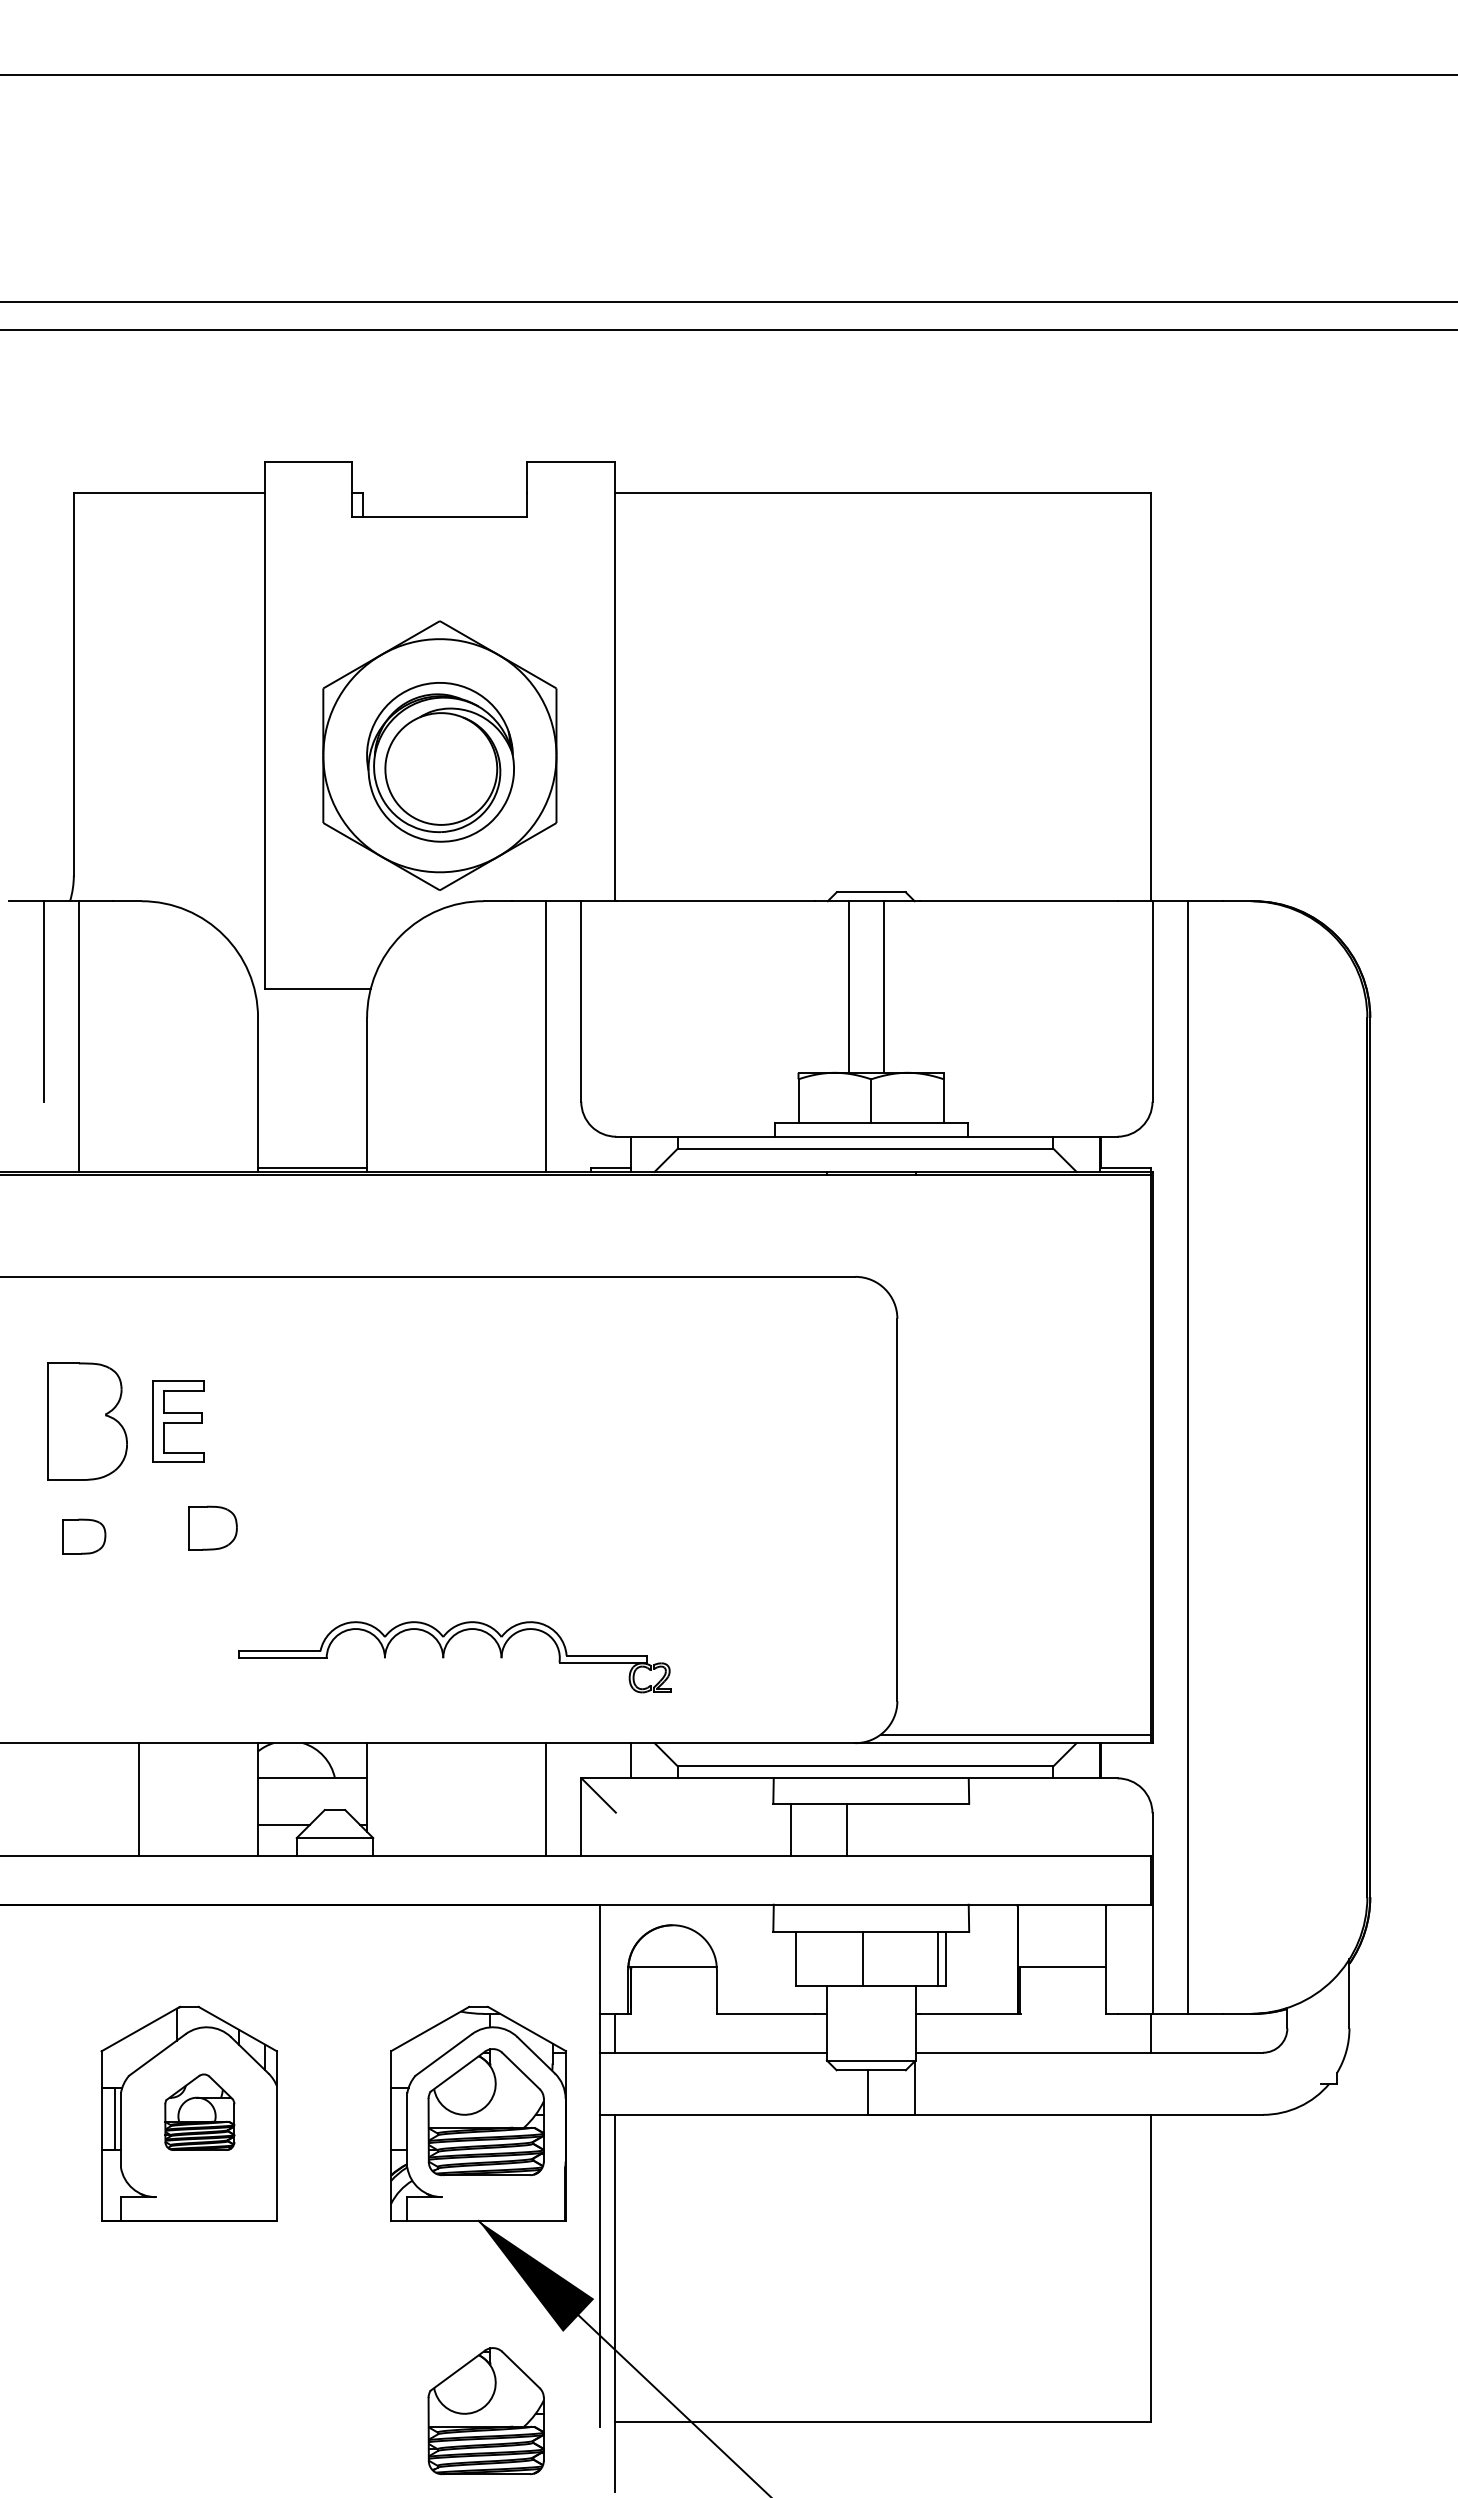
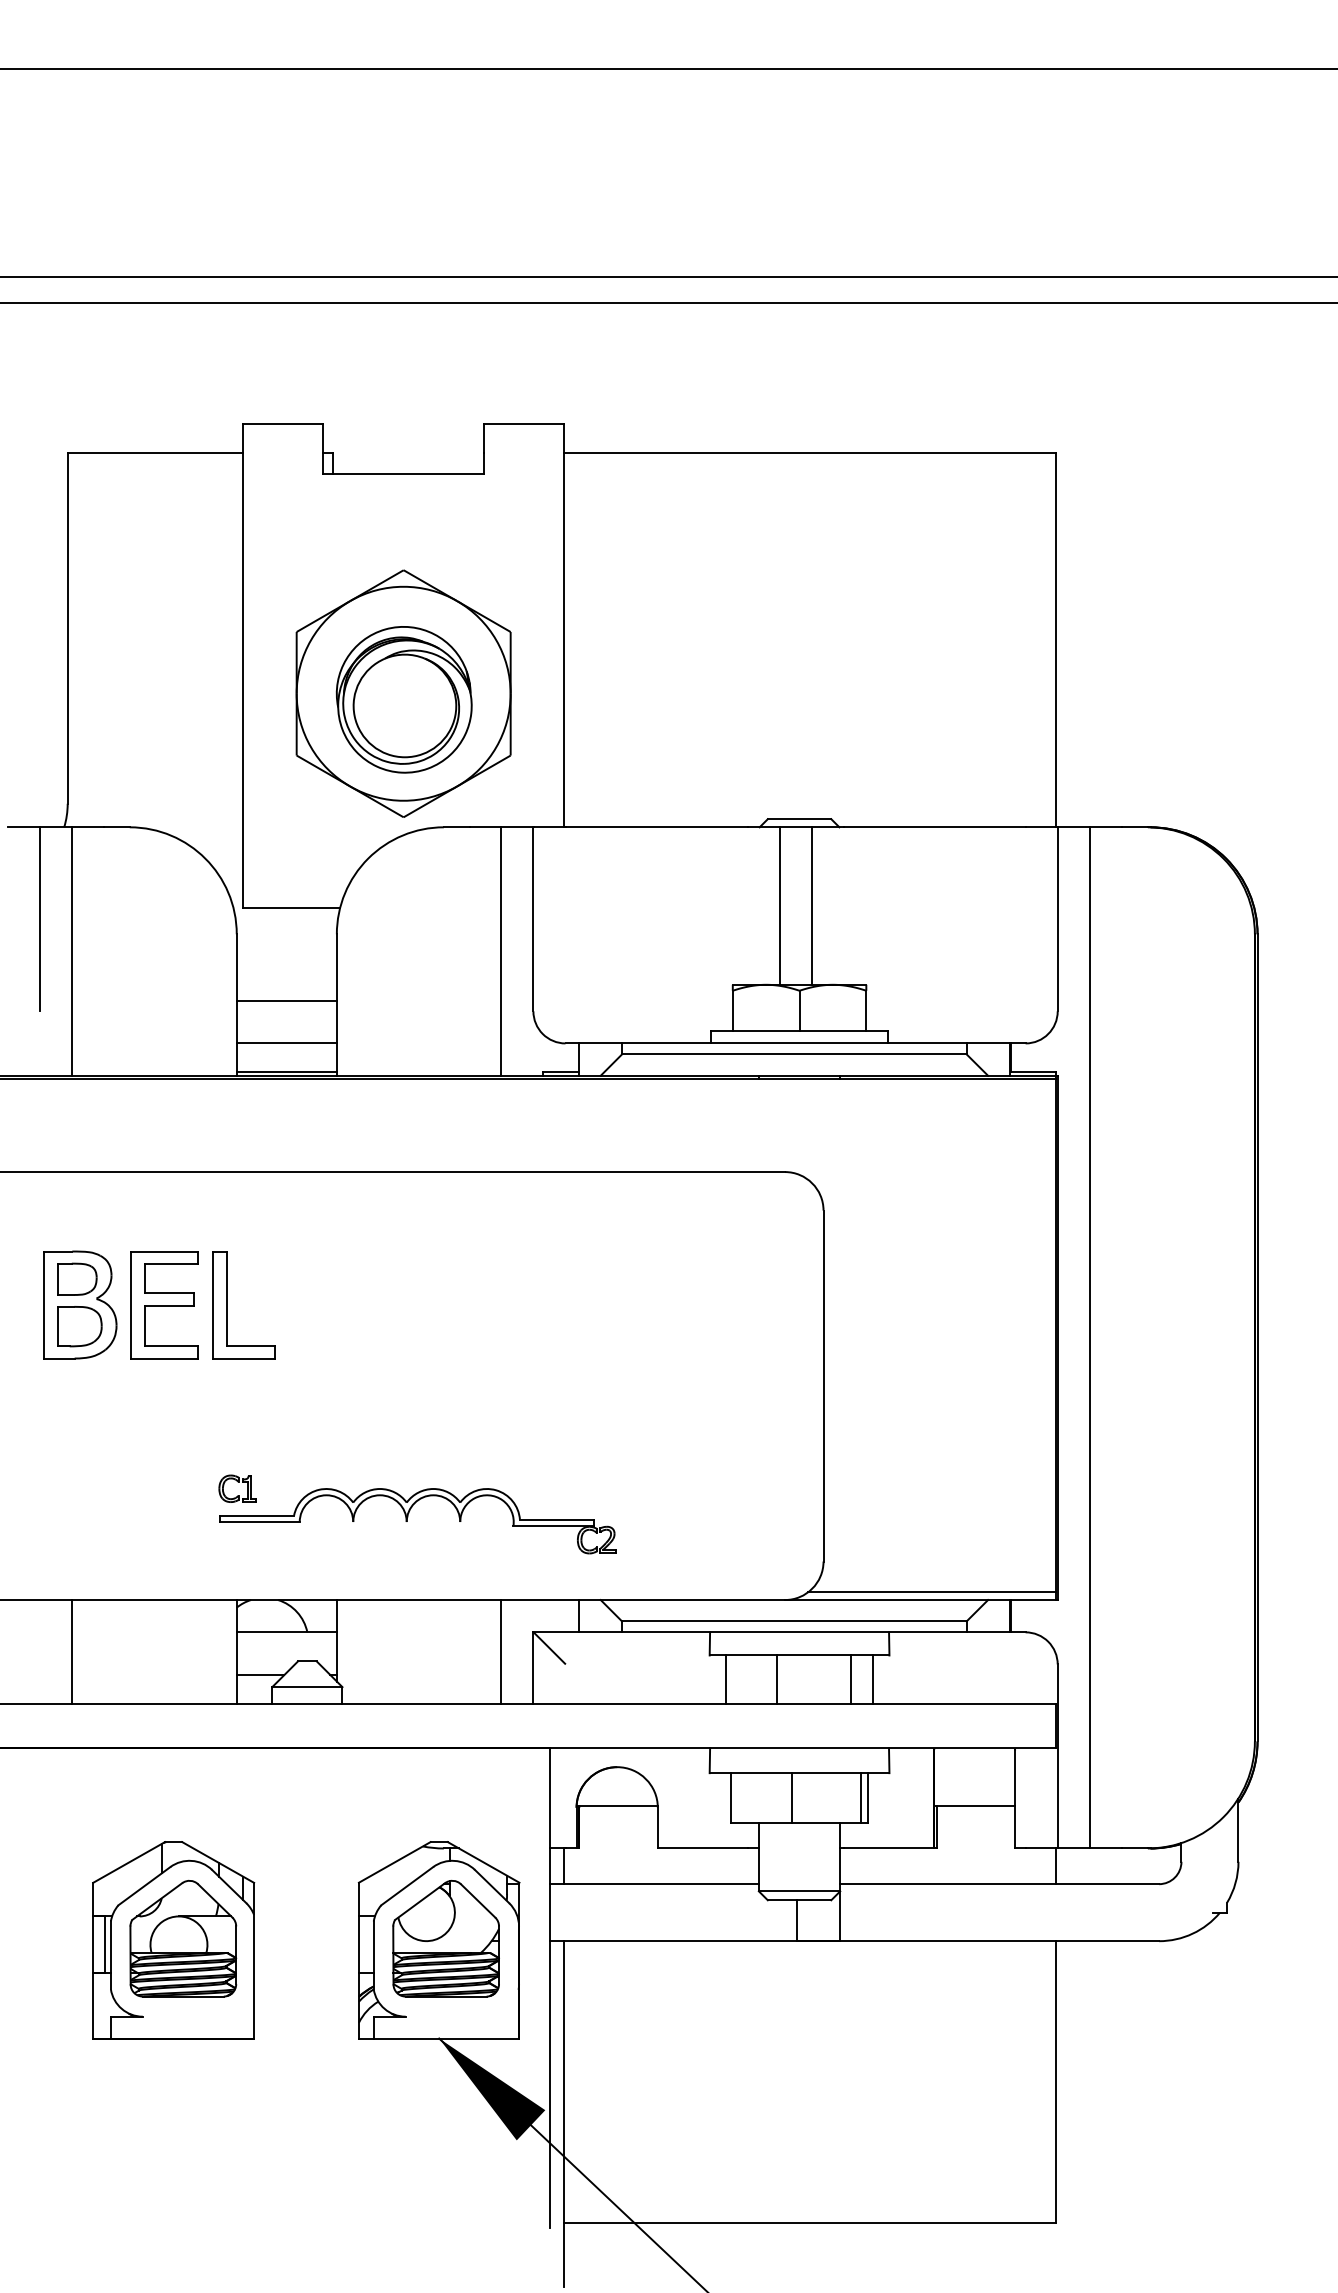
line: (312, 1090) -> (286, 1001), added
line: (312, 1136) -> (286, 1043), added
part: (178, 1421) -> (163, 1304), size x1.43
part: (248, 1421) -> (227, 1304), added
part: (212, 1527) -> (79, 1325), moved
part: (84, 1536) -> (77, 1279), moved
part: (258, 1614) -> (237, 1481), added
line: (138, 1799) -> (71, 1651), moved
line: (926, 1829) -> (850, 1679), added
line: (951, 1829) -> (873, 1679), added
part: (199, 2112) -> (183, 1939), size x1.67
part: (485, 2411) -> (445, 2213), removed

